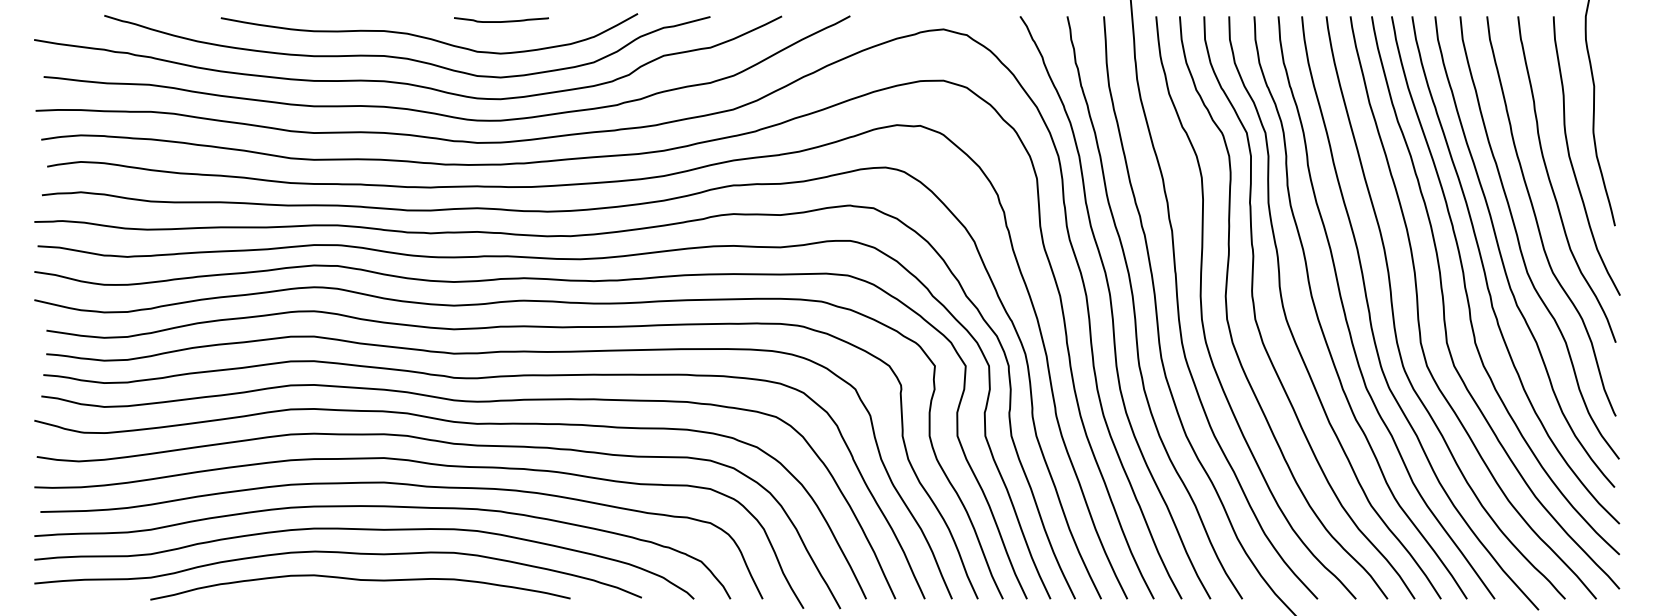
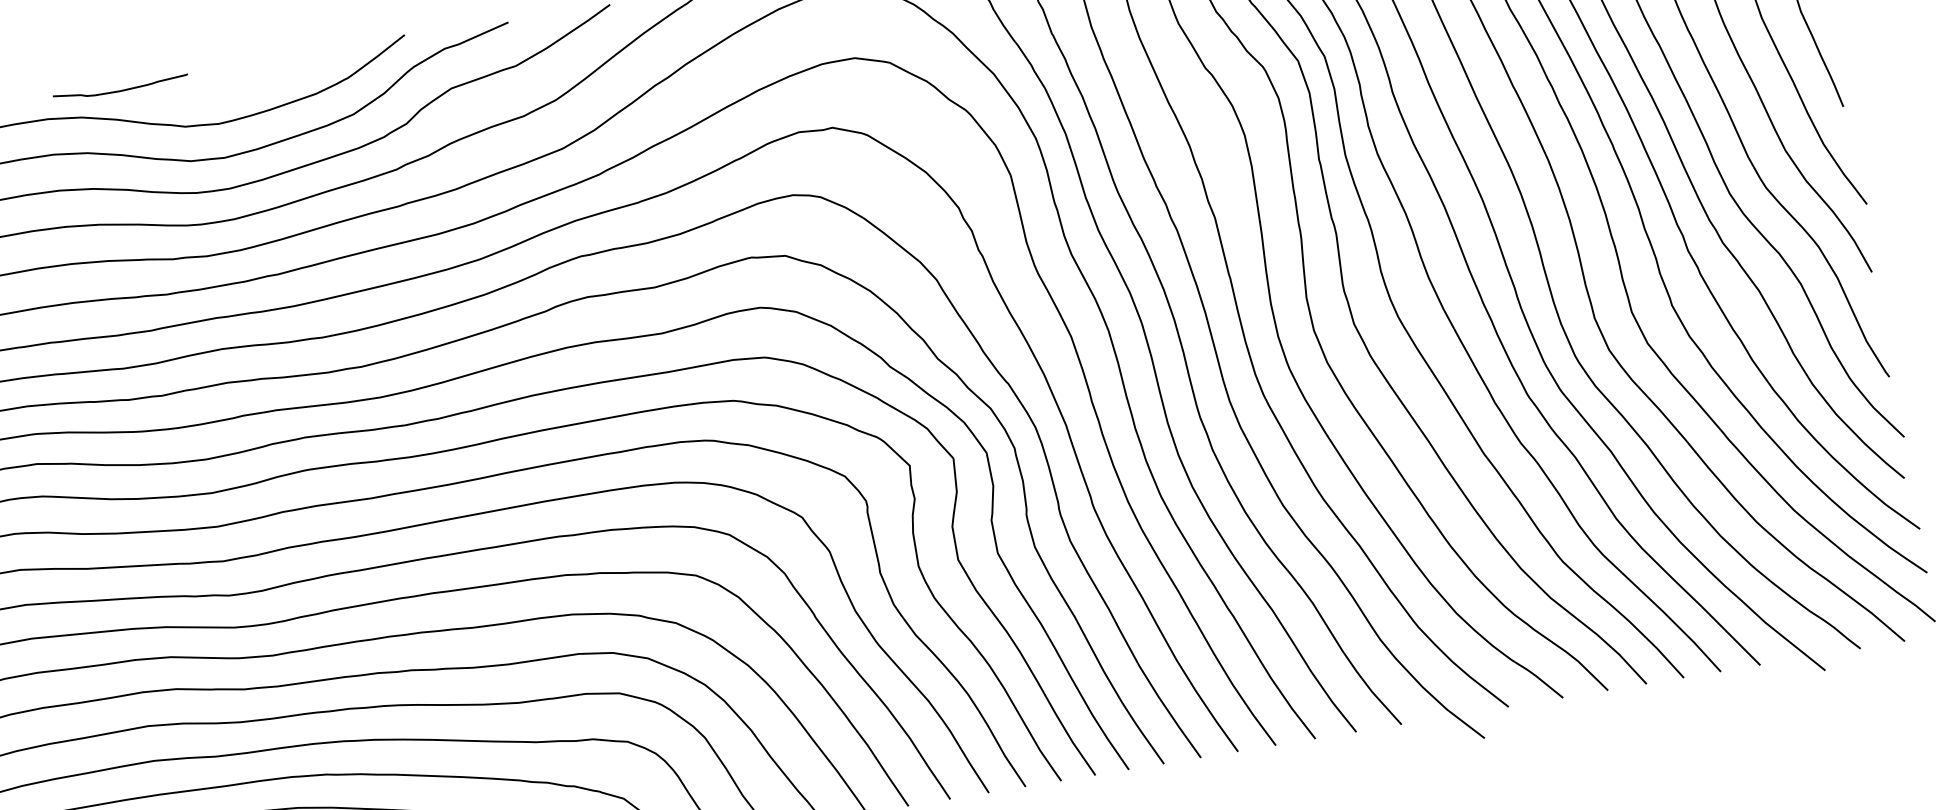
curve: (501, 21) -> (121, 90), moved

